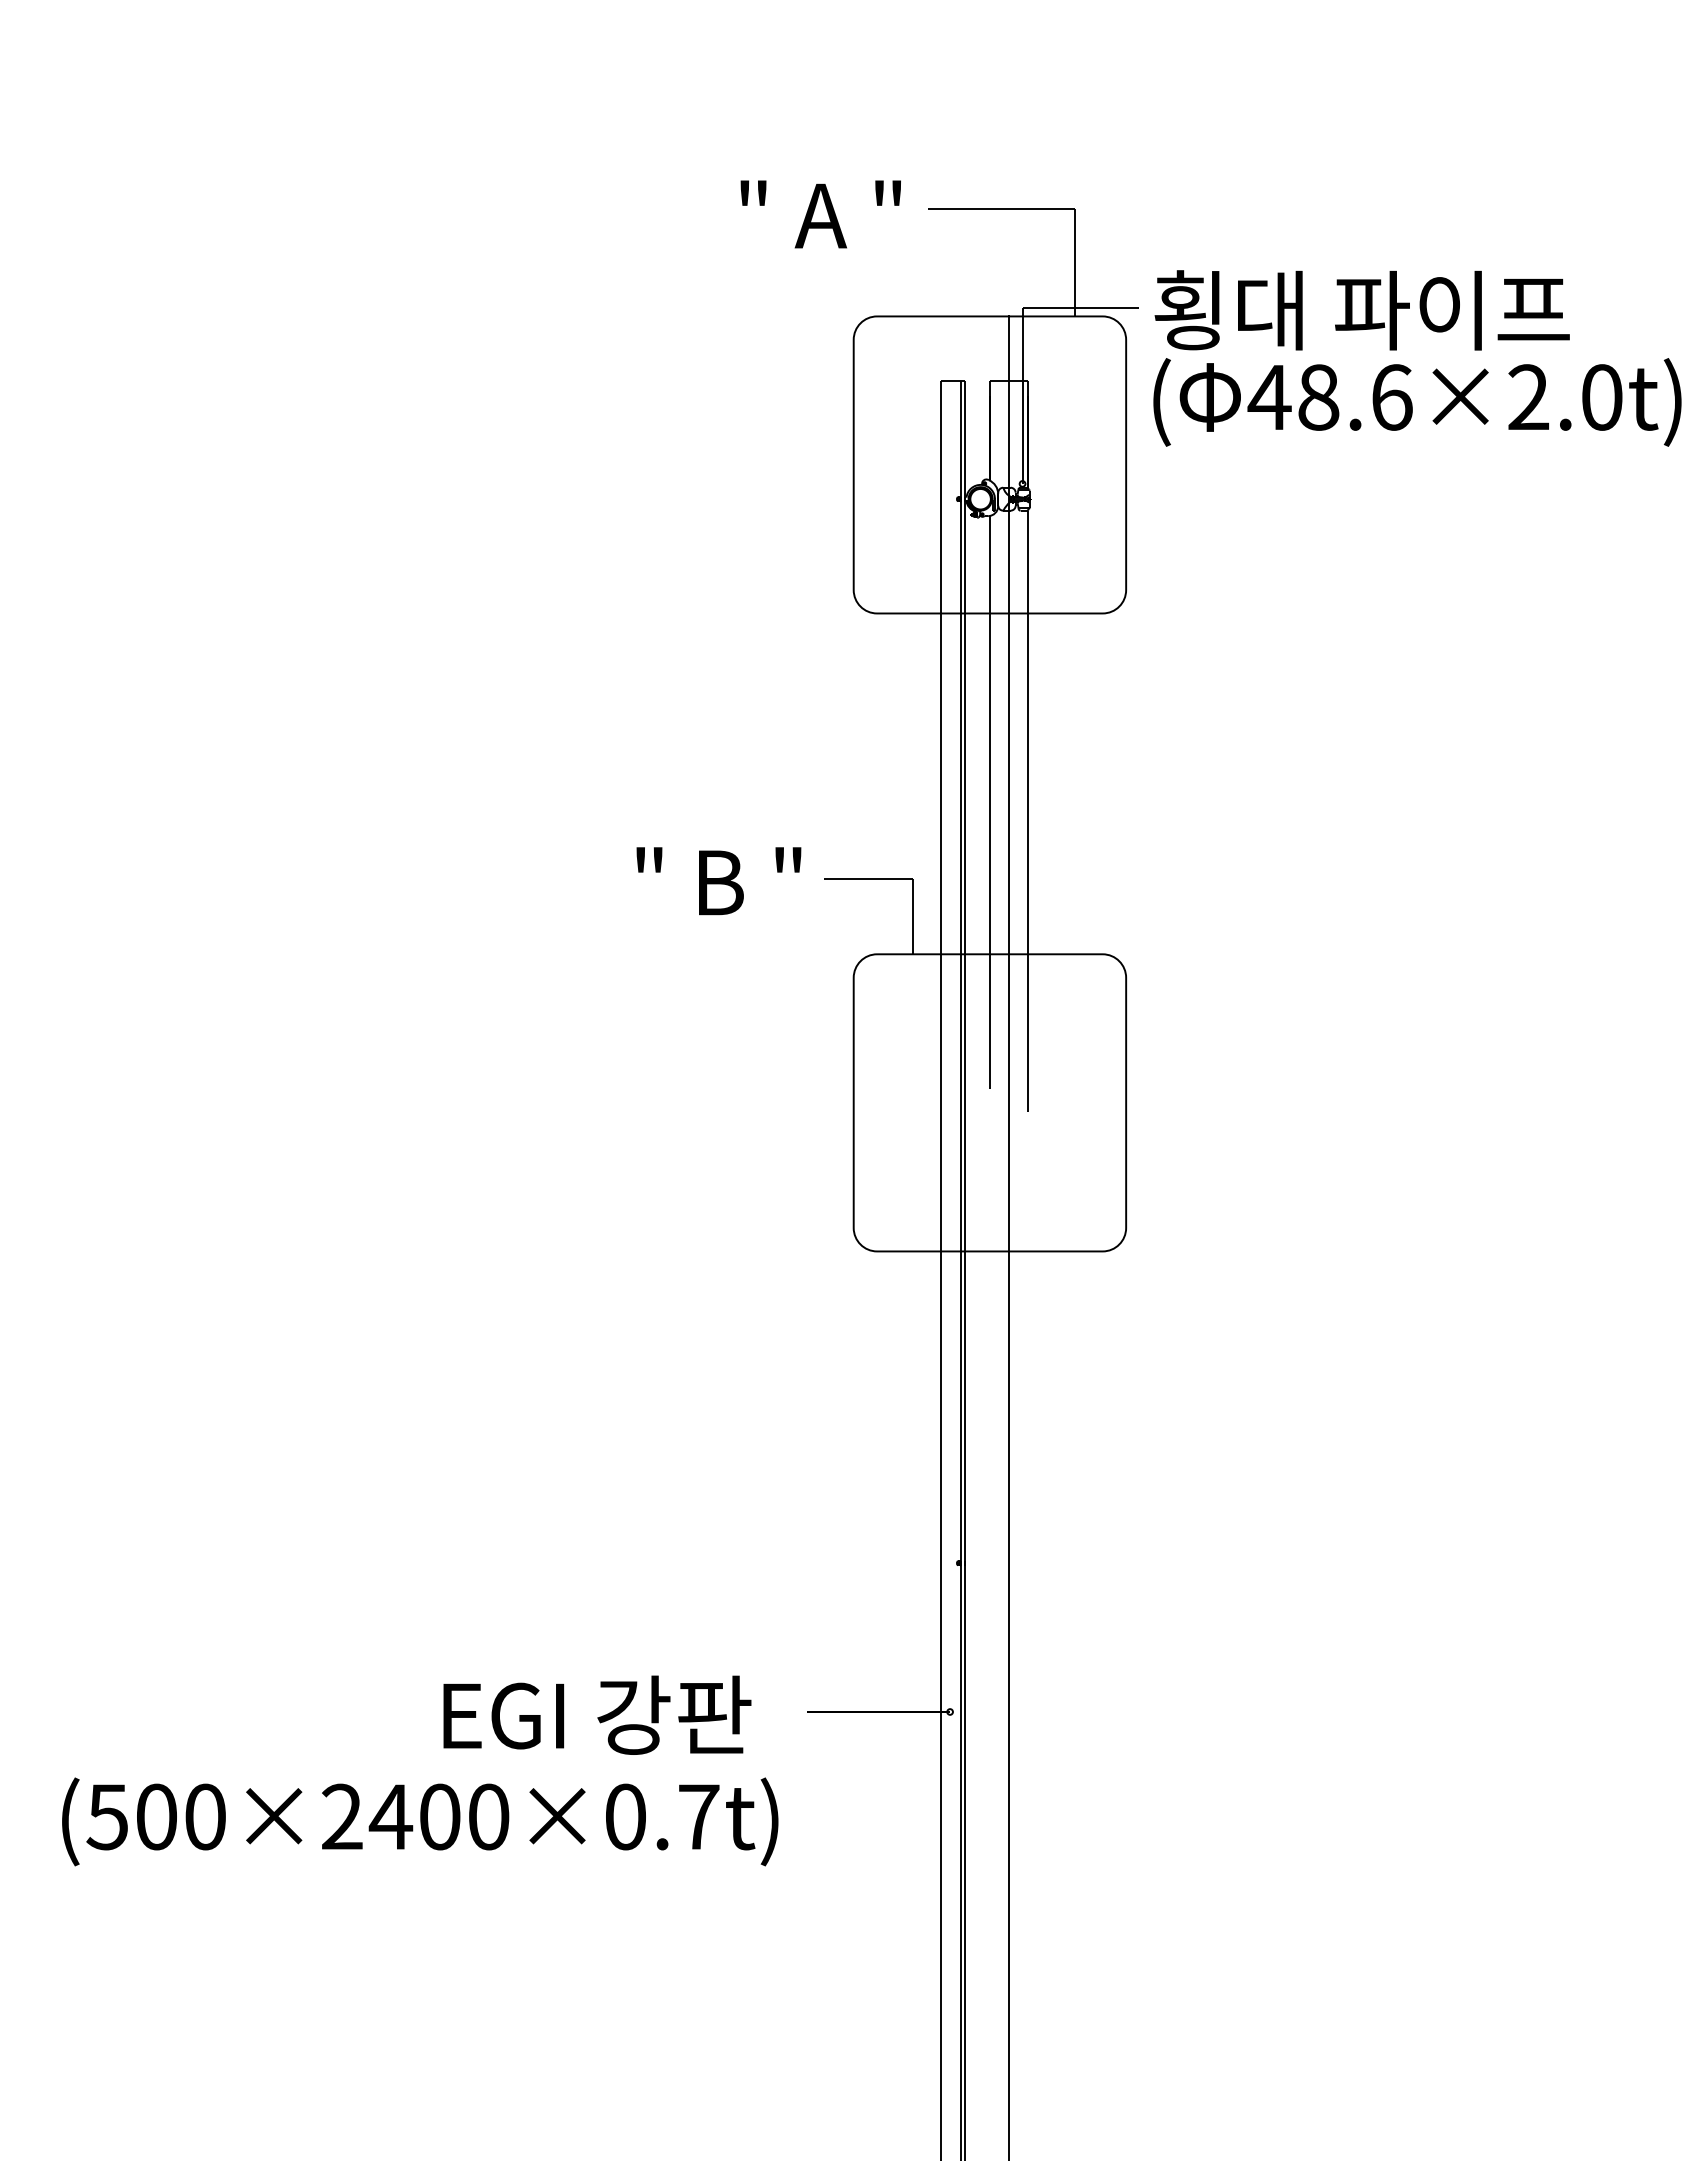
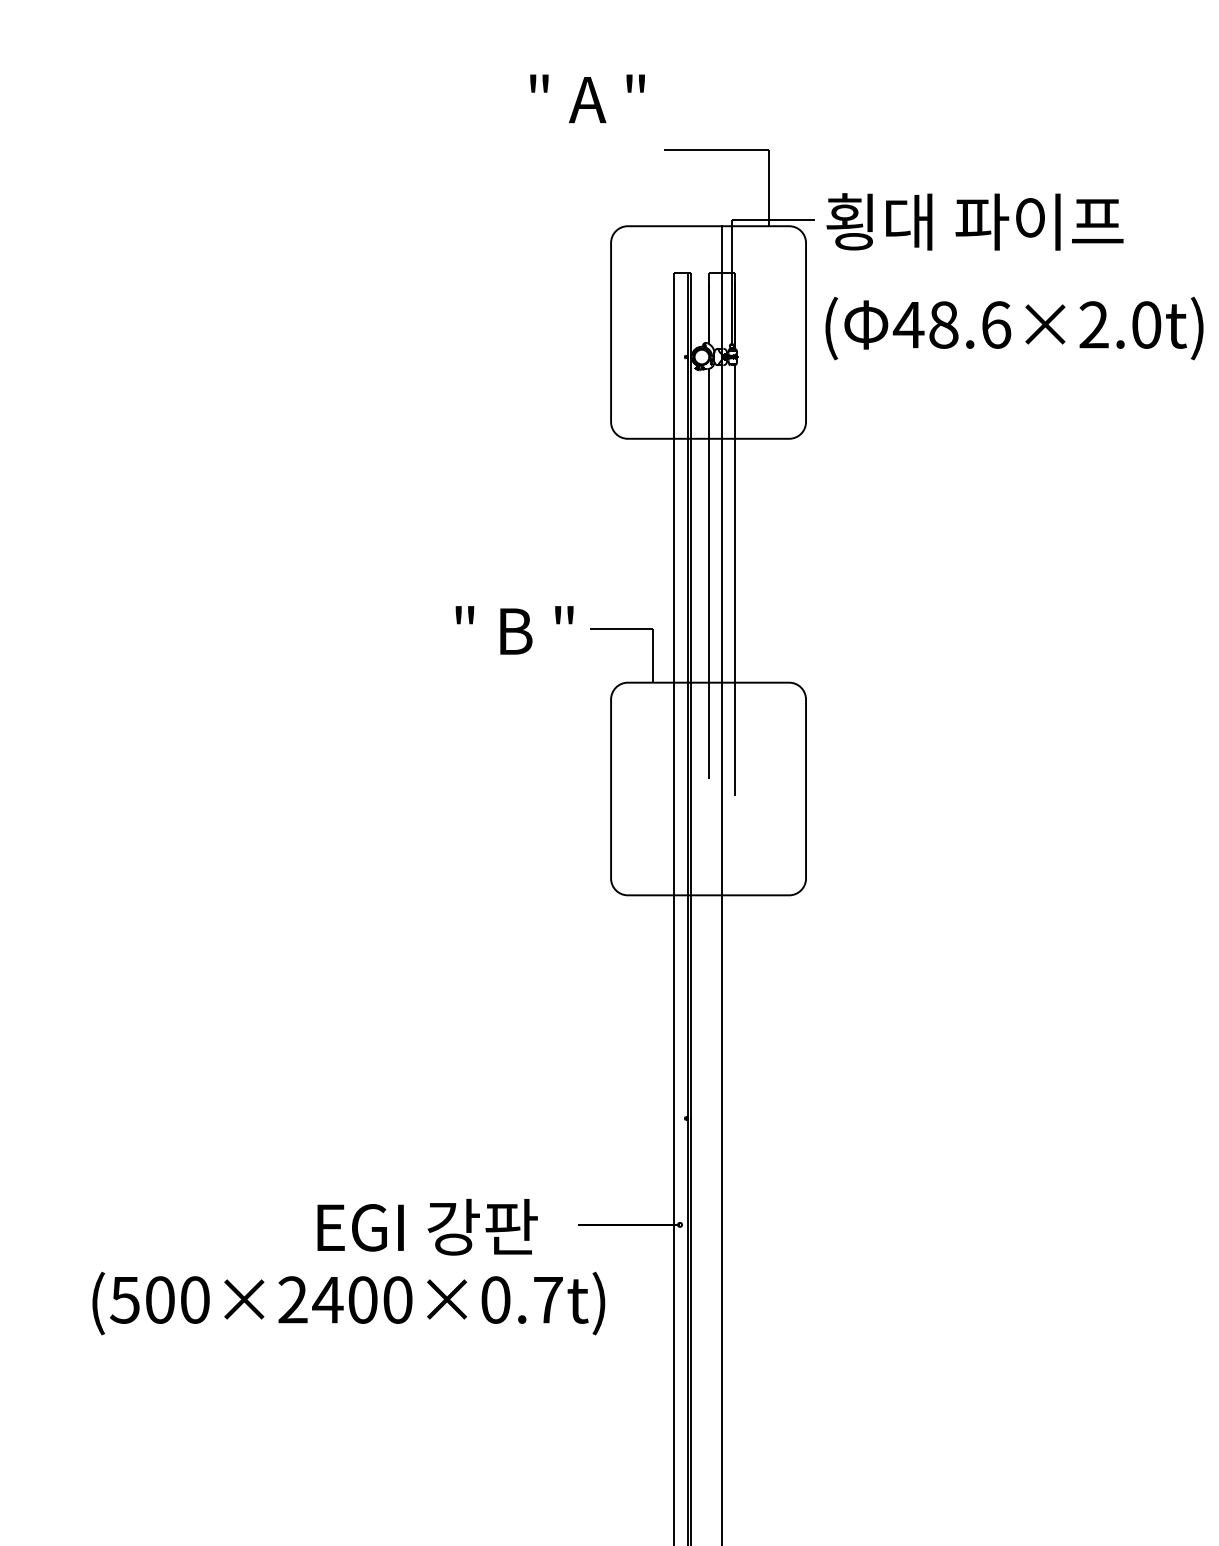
text: (820, 214) -> (587, 98), moved
text: (1417, 402) -> (1014, 328), moved
text: (420, 1821) -> (349, 1303), moved

